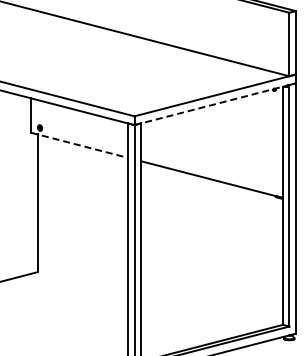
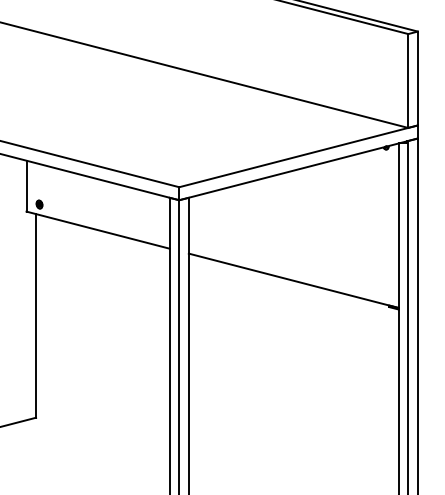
line: (215, 104) -> (299, 169), dashed -> solid
line: (79, 145) -> (97, 230), dashed -> solid

